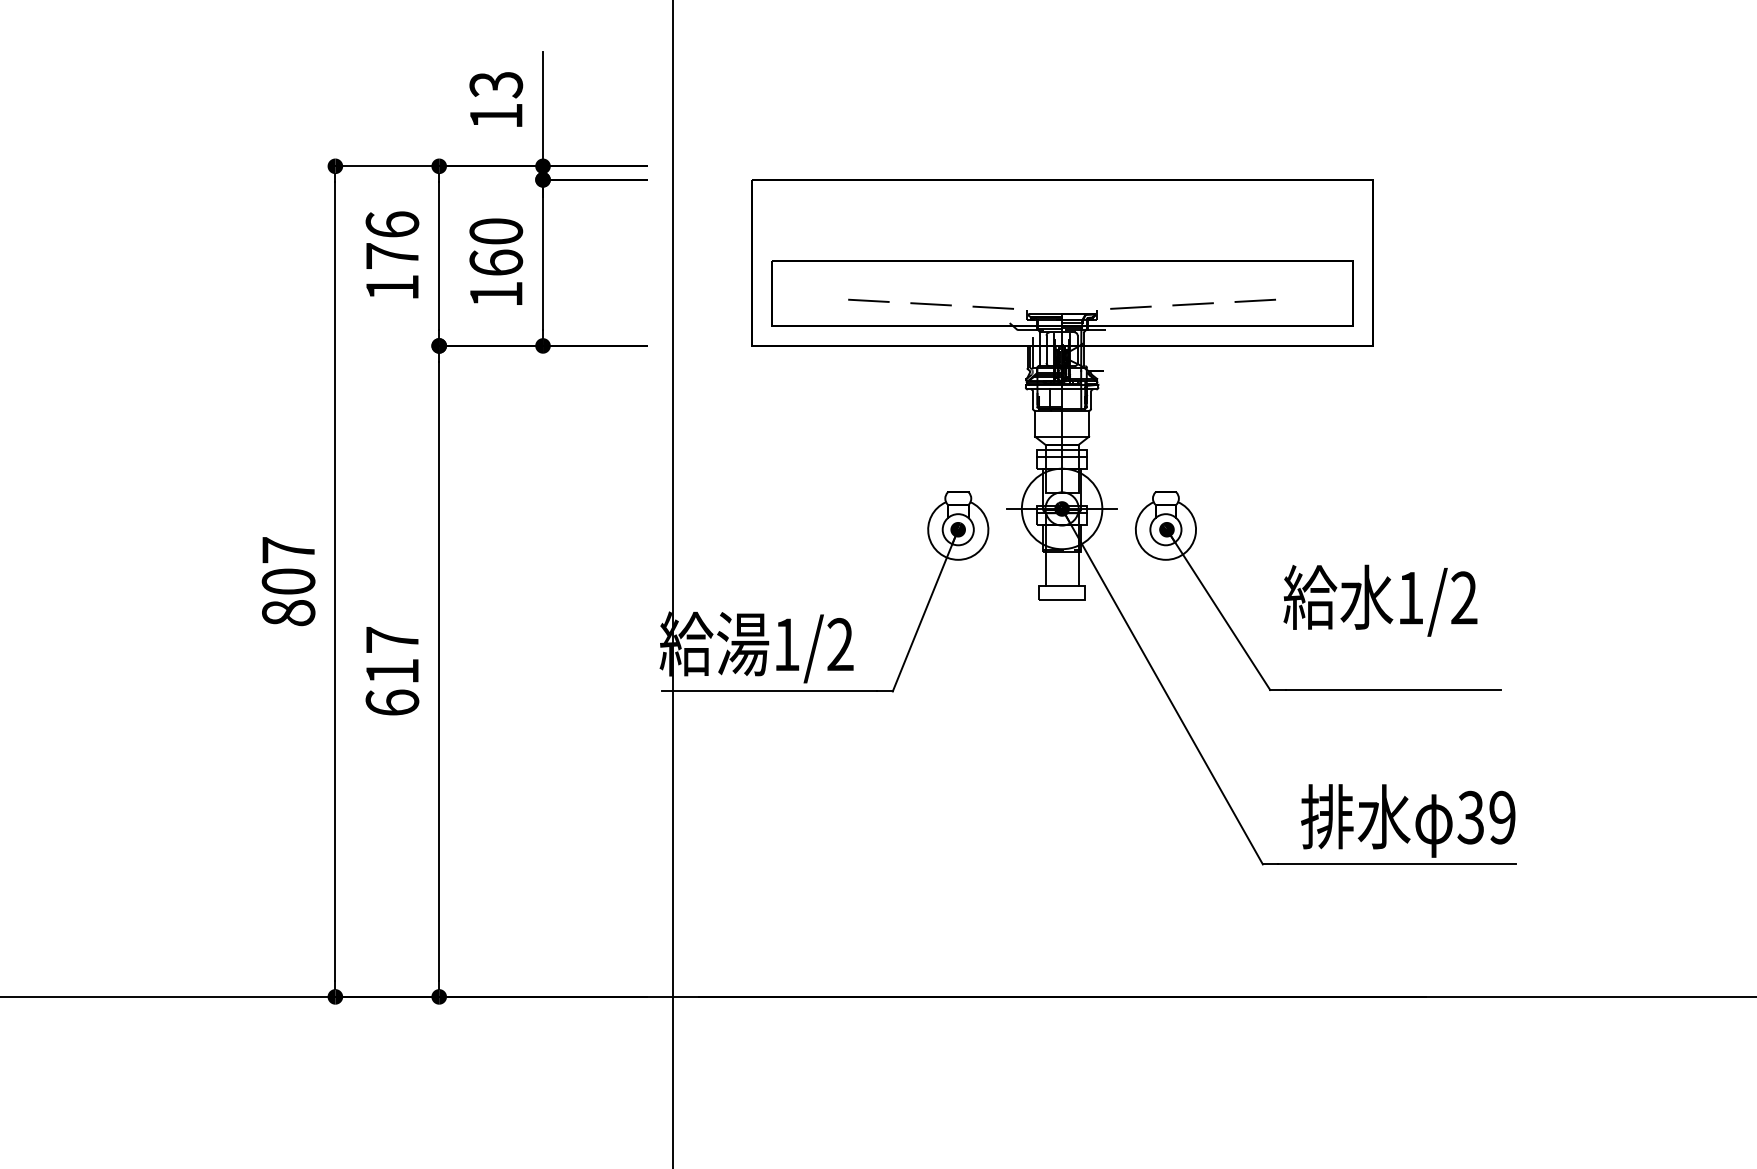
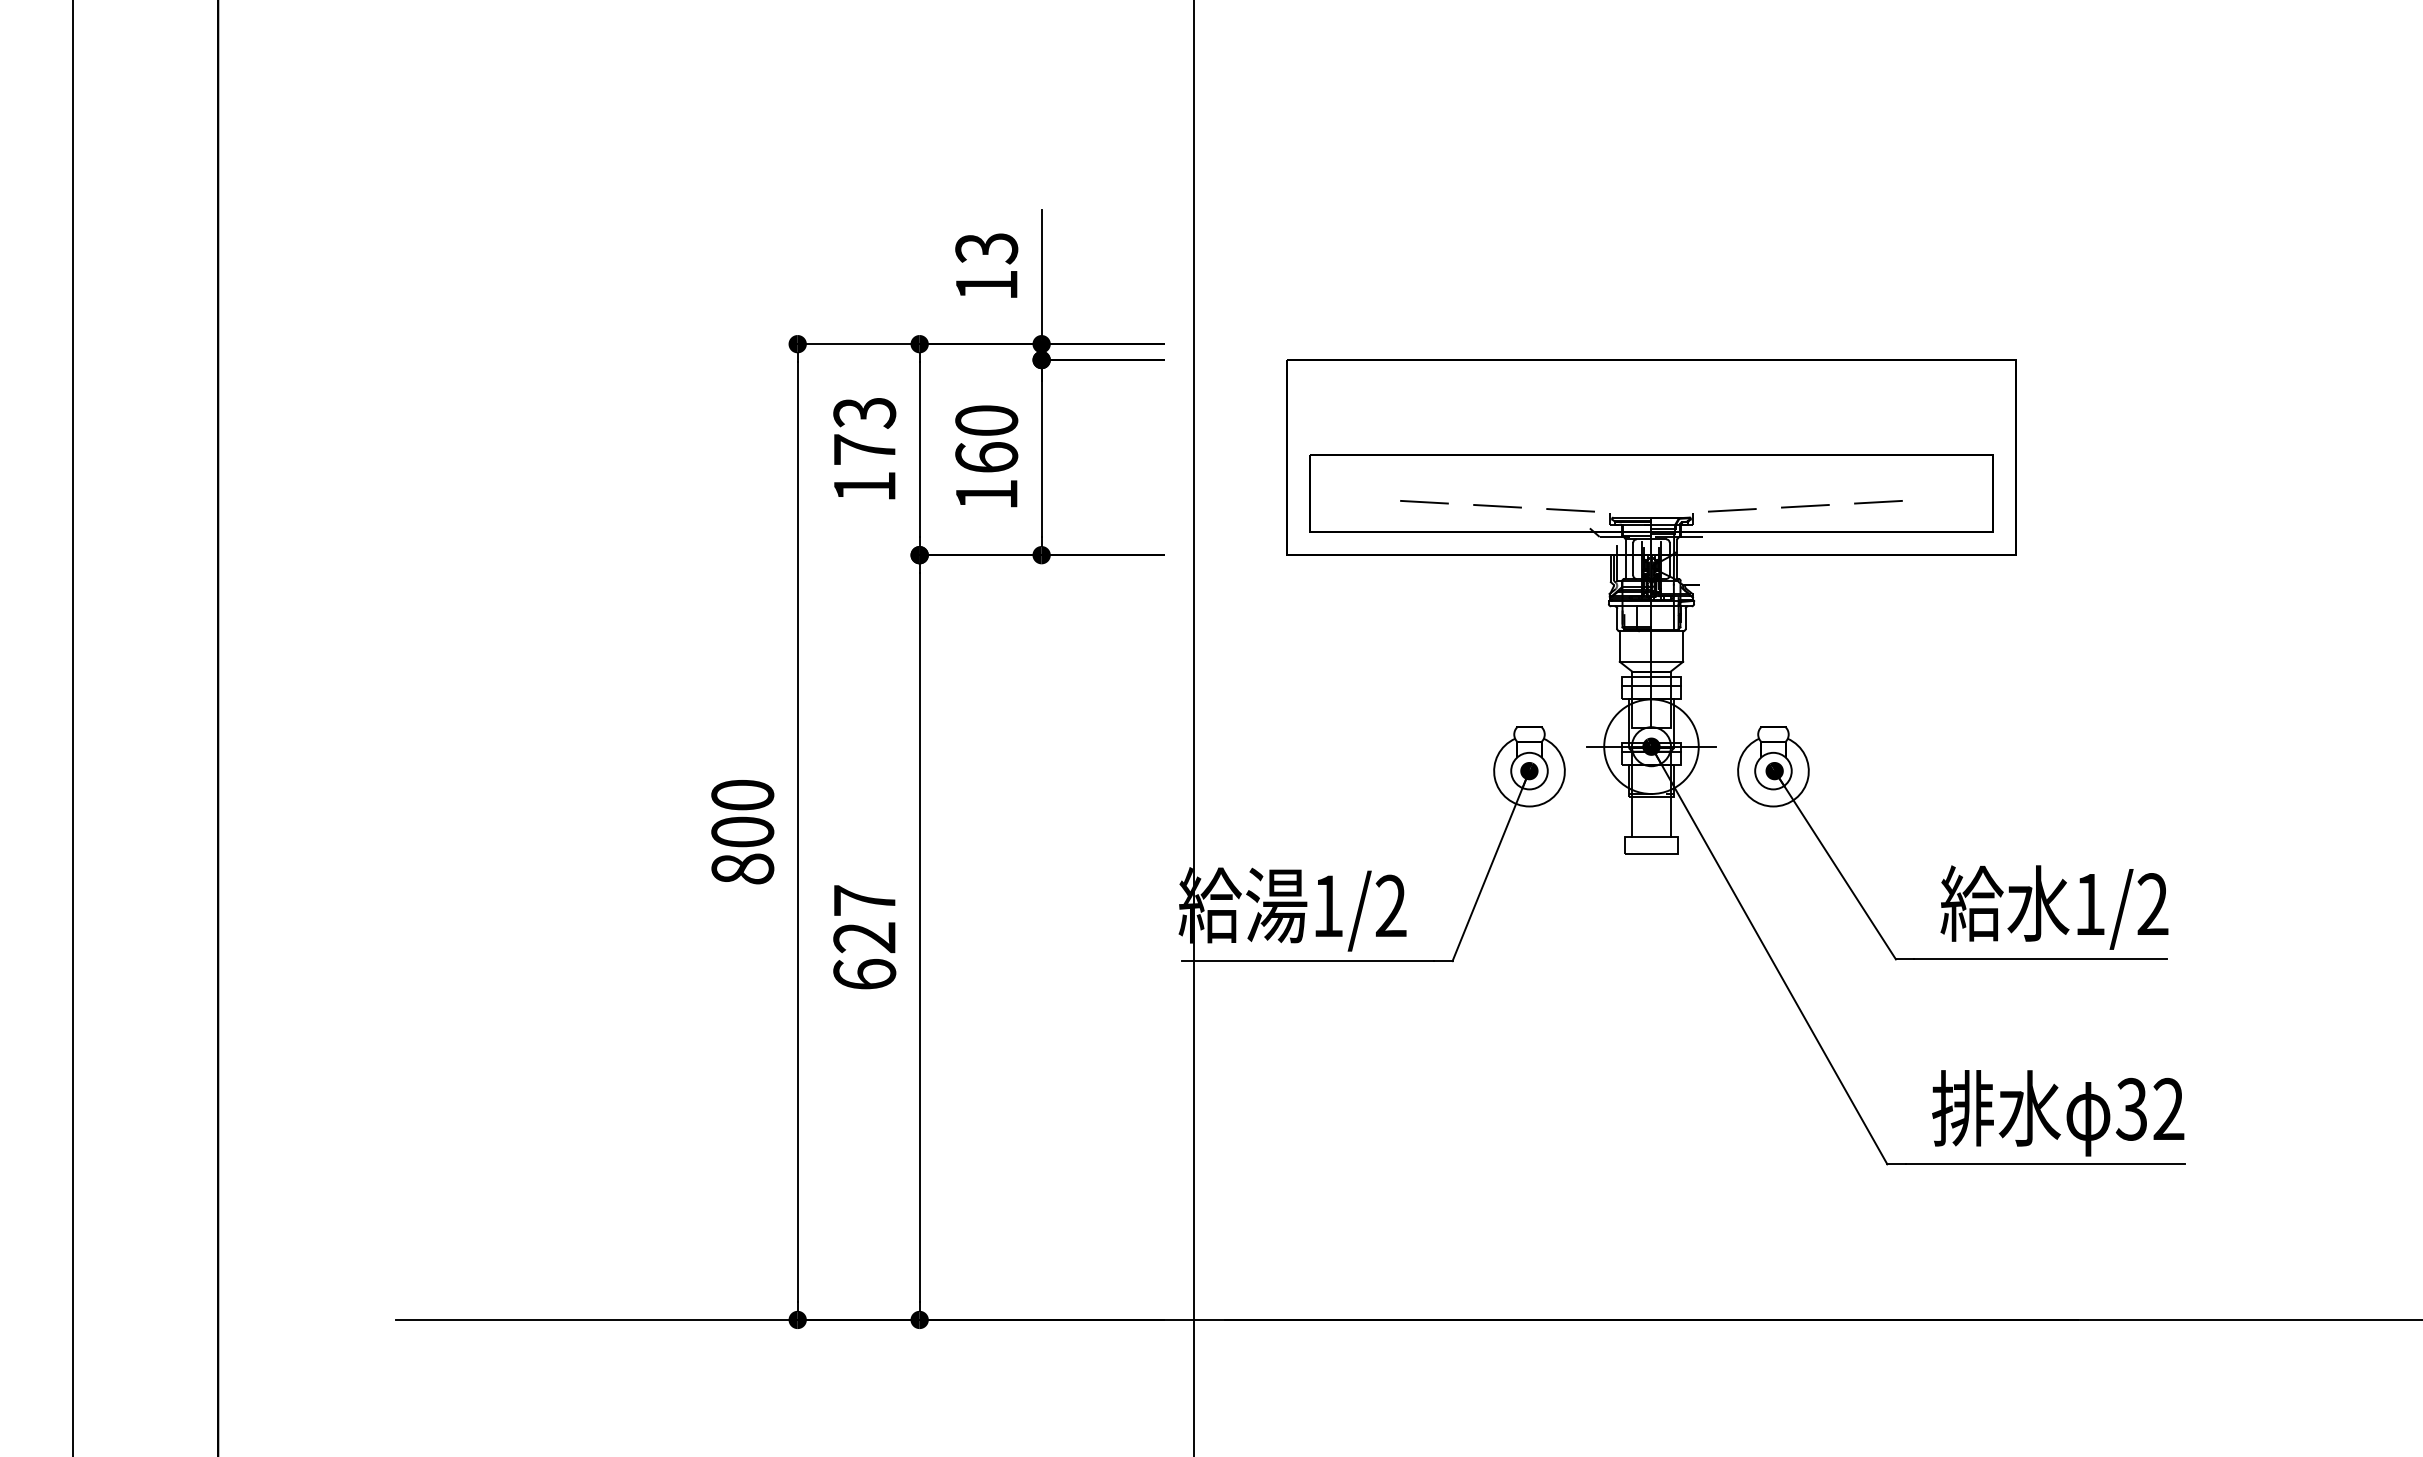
text: (392, 224) -> (864, 412), 176 -> 173
text: (288, 549) -> (742, 794), 807 -> 800
text: (1380, 600) -> (2054, 907), moved
text: (392, 671) -> (864, 937), 617 -> 627
text: (1502, 817) -> (2168, 1109), 39 -> 32

